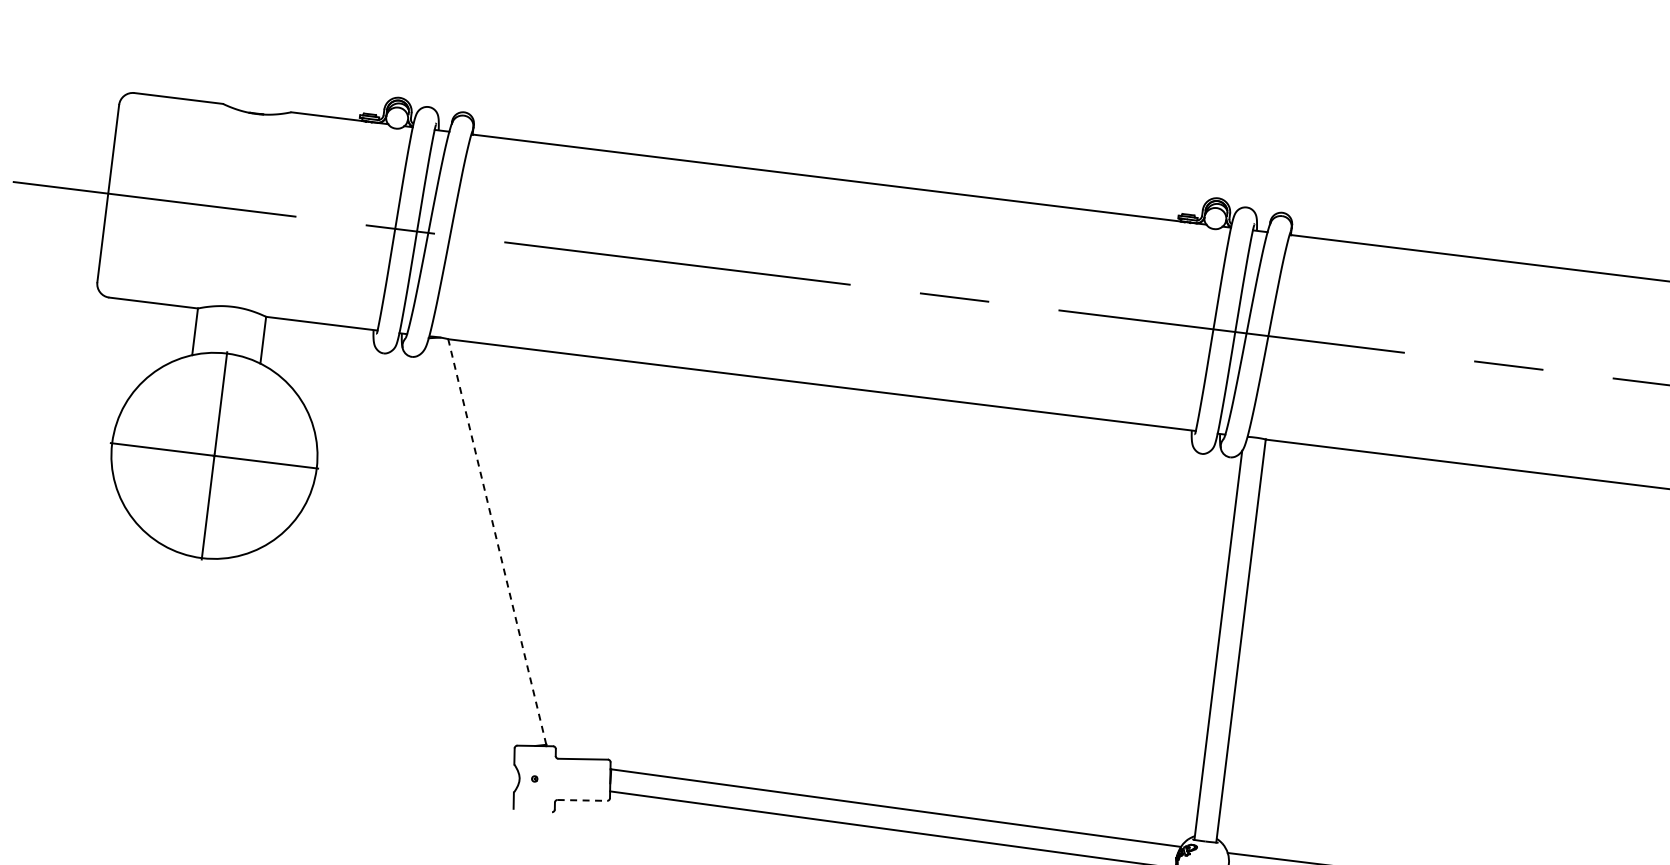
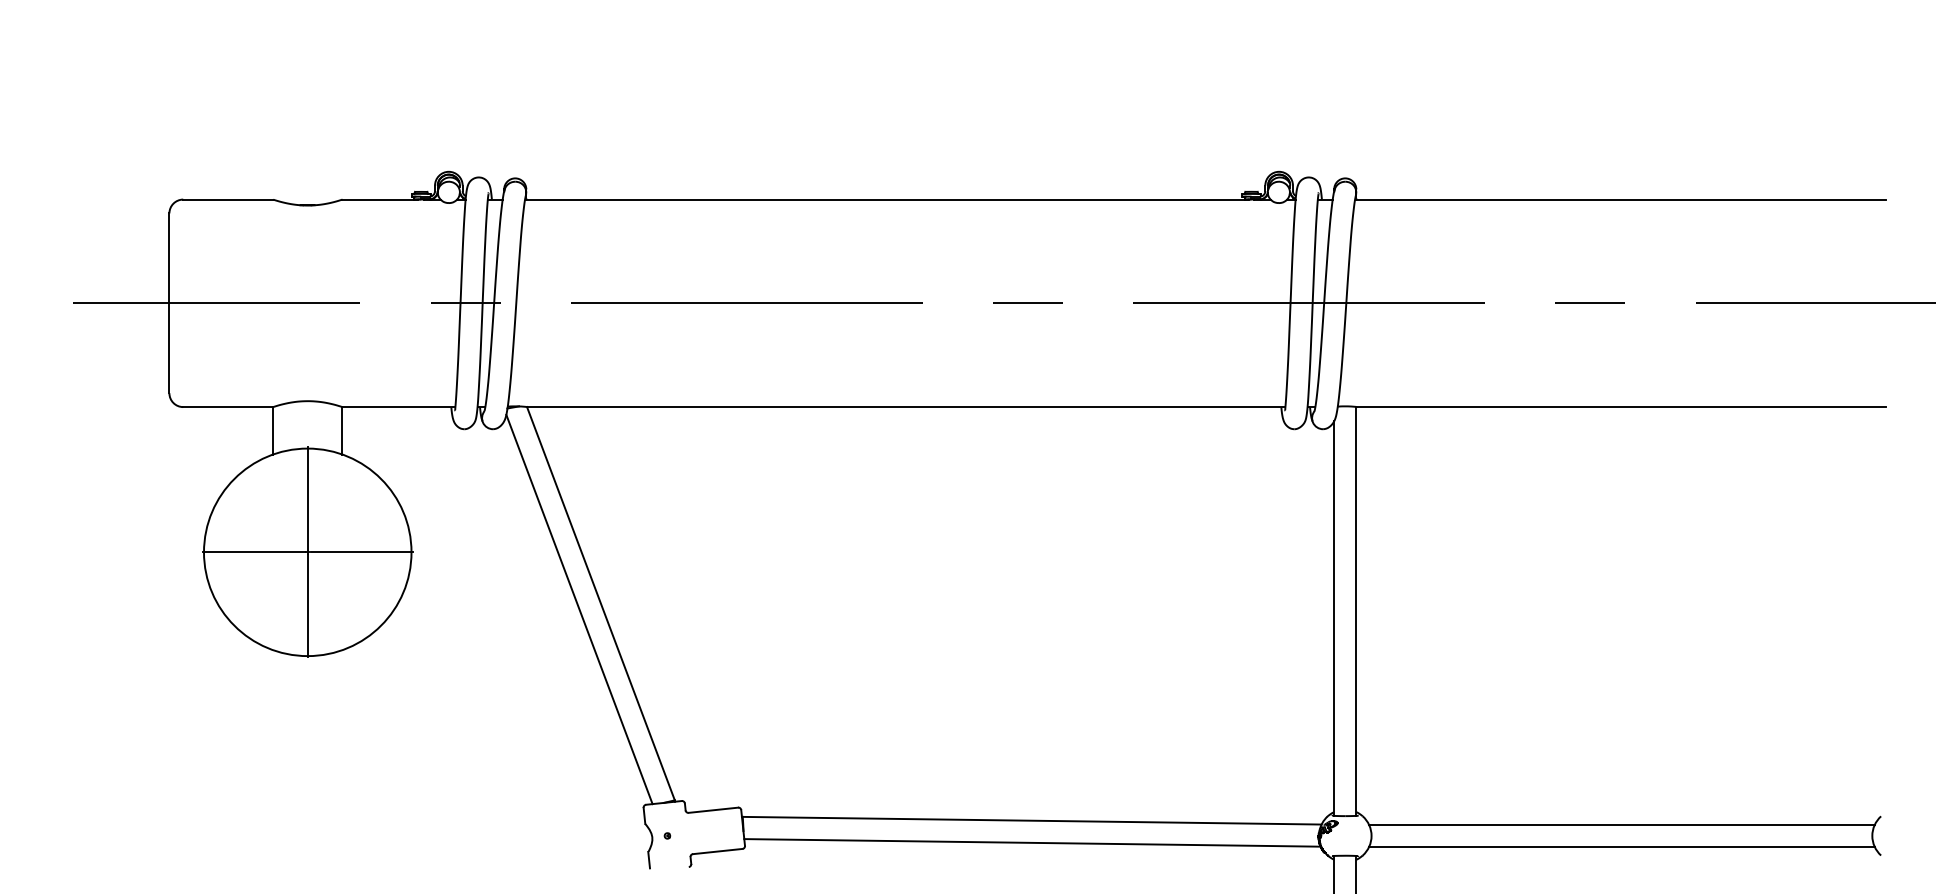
line: (496, 541) -> (600, 603), dashed -> solid
line: (475, 545) -> (579, 609), added
line: (582, 800) -> (717, 851), dashed -> solid

